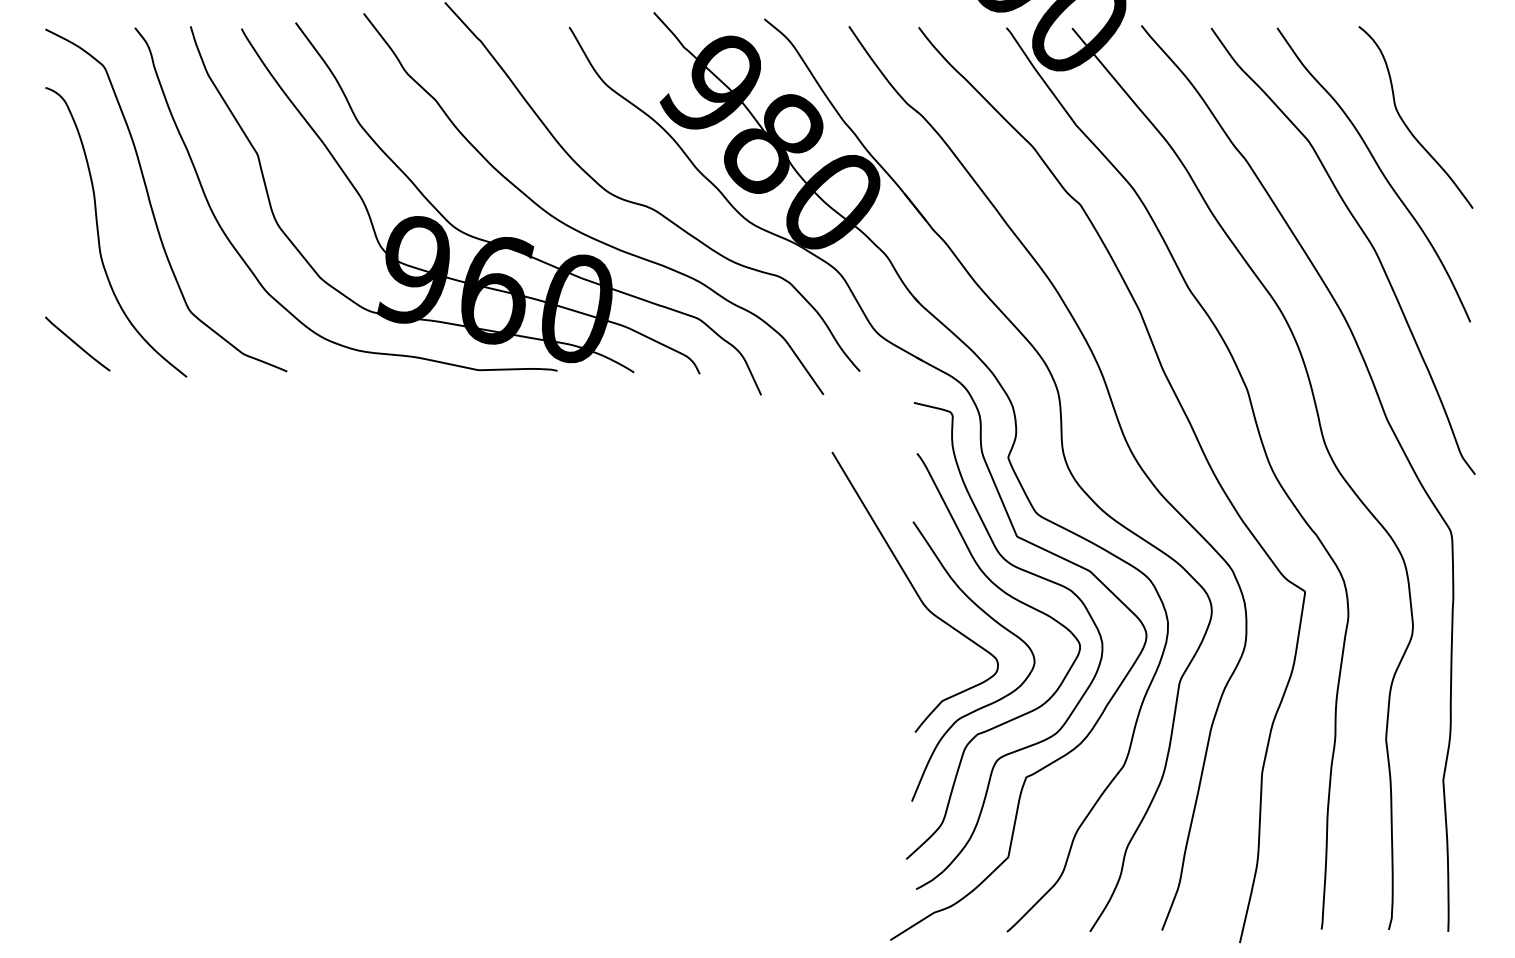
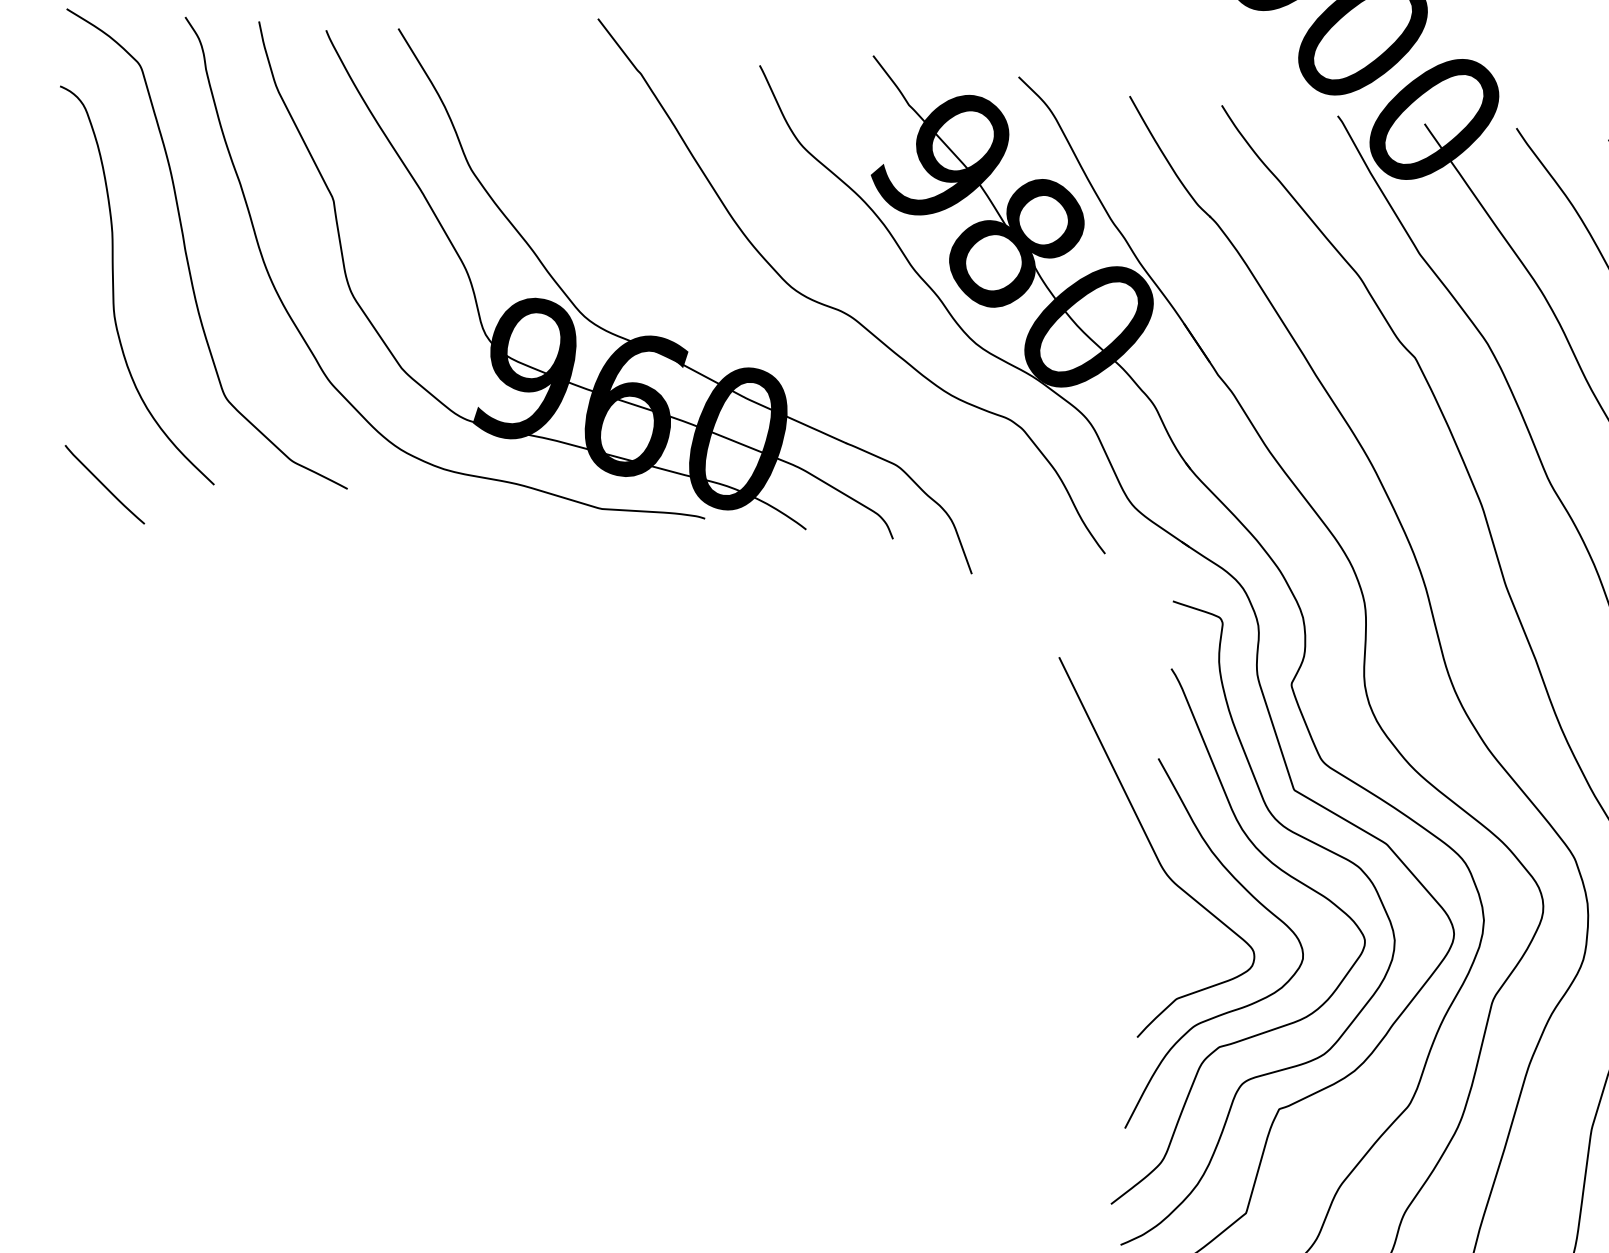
curve: (579, 230) -> (750, 335), removed
curve: (77, 343) -> (104, 484), moved

